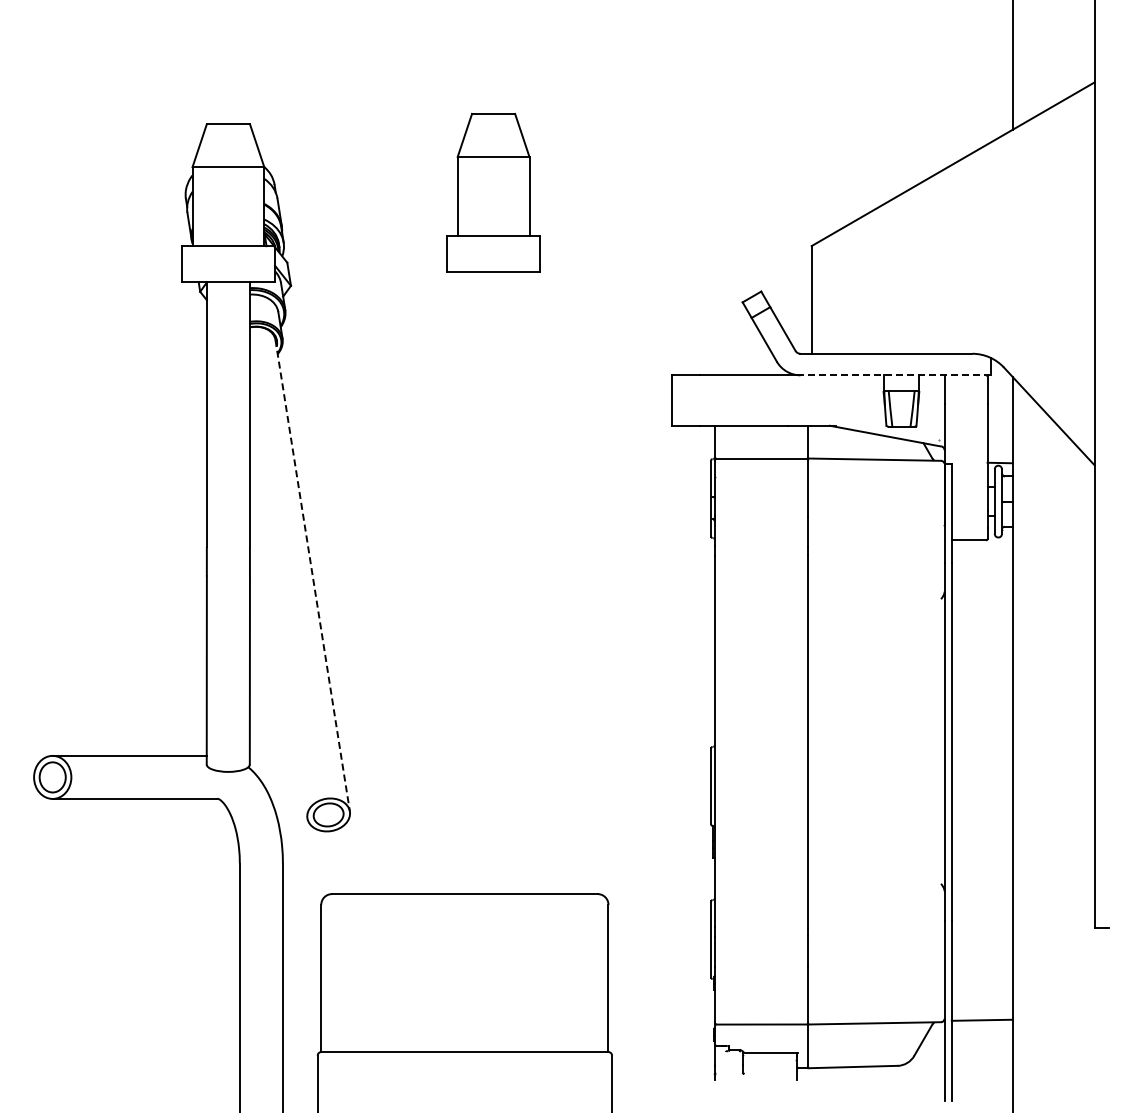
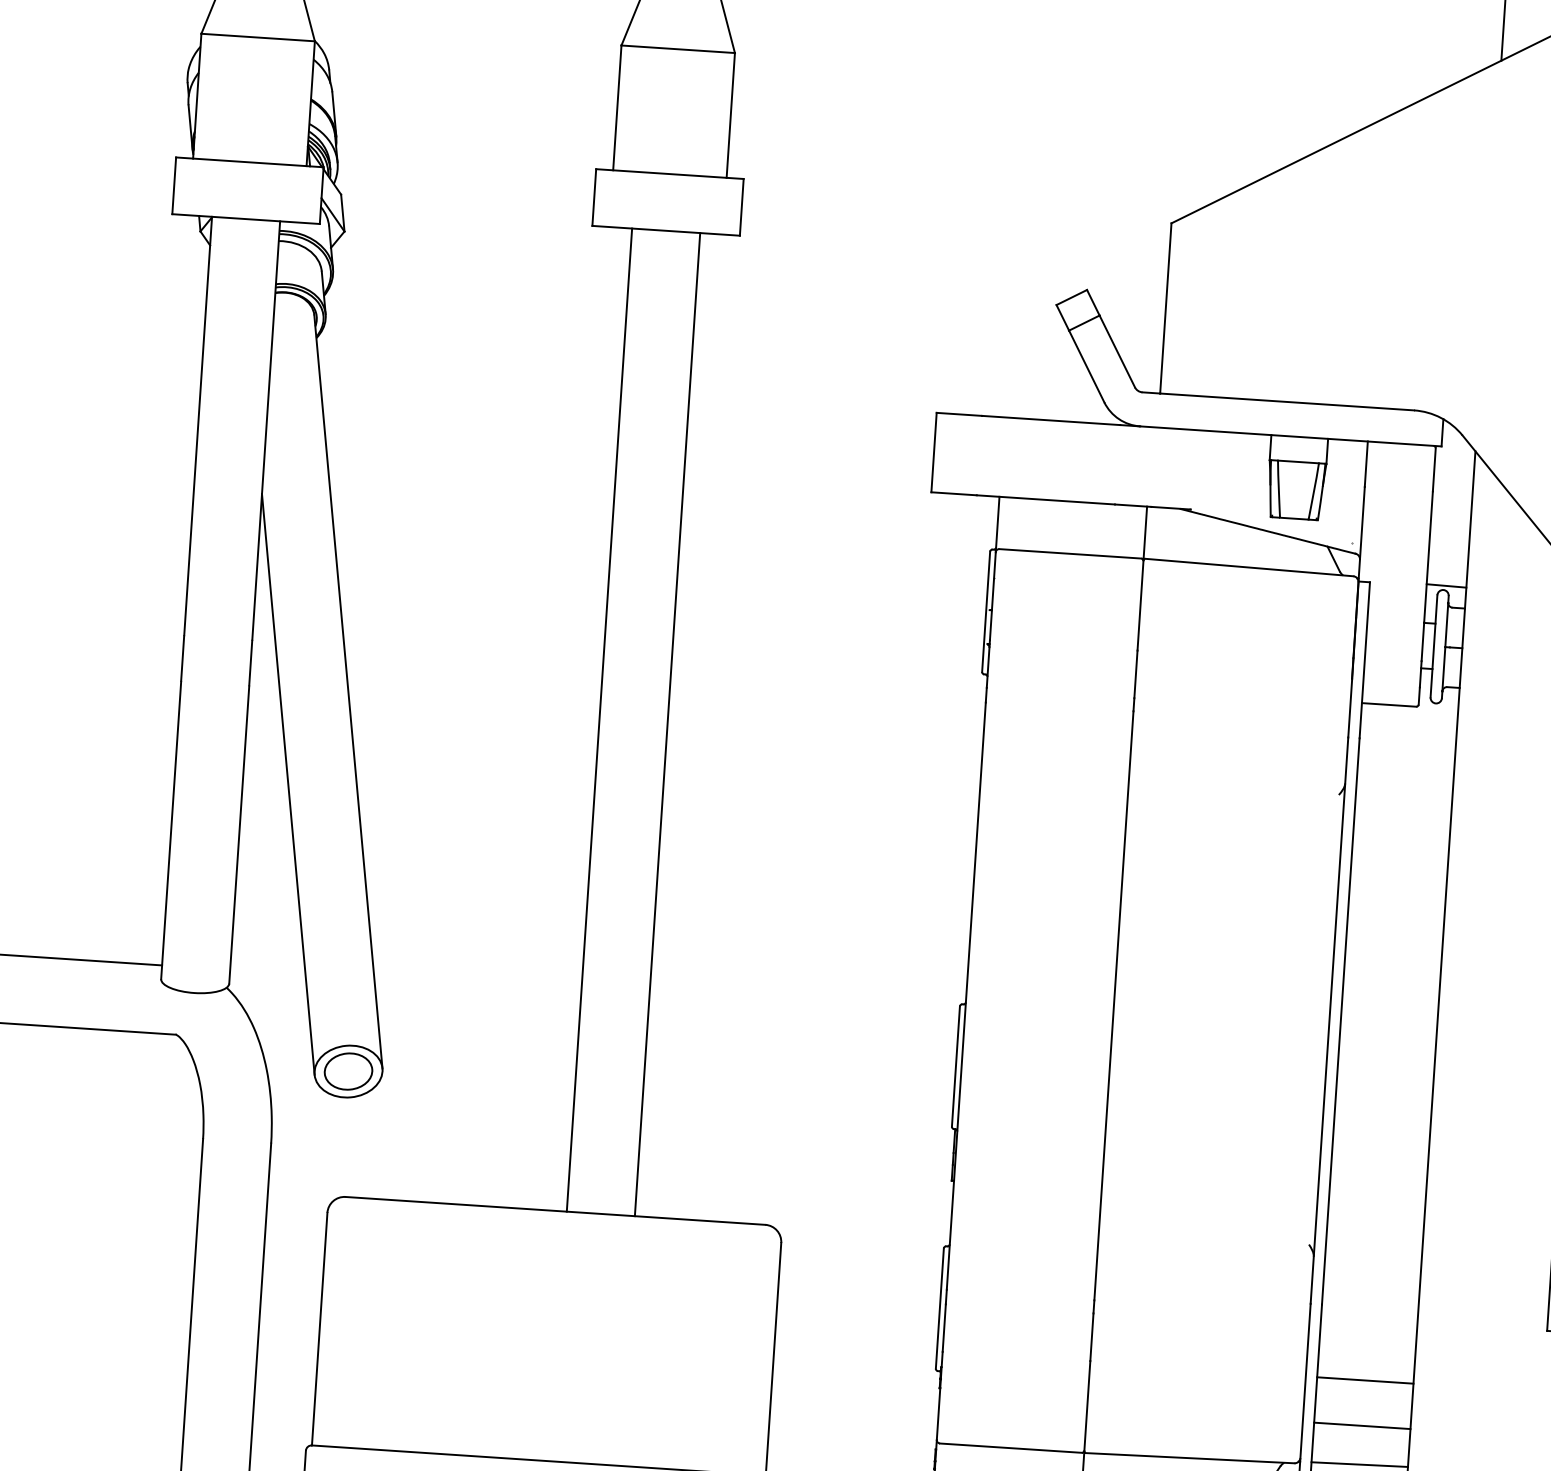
line: (895, 375) -> (1290, 436), dashed -> solid
line: (312, 575) -> (348, 691), dashed -> solid
line: (472, 582) -> (600, 719), added
line: (515, 582) -> (668, 723), added
line: (278, 636) -> (288, 784), added
line: (981, 967) -> (1364, 1381), added
line: (981, 995) -> (1361, 1425), added

